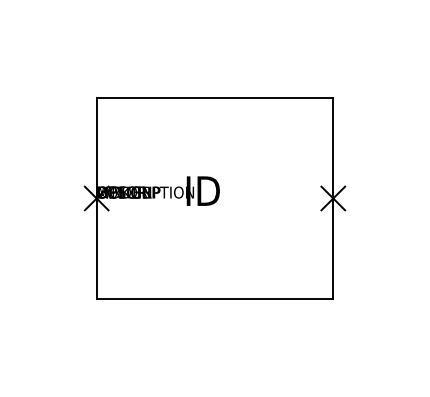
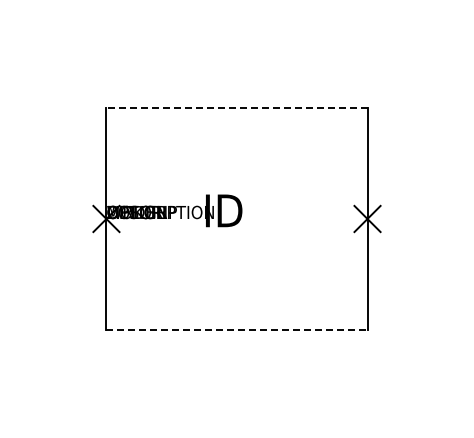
line: (215, 98) -> (237, 108), solid -> dashed
line: (214, 298) -> (236, 329), solid -> dashed

